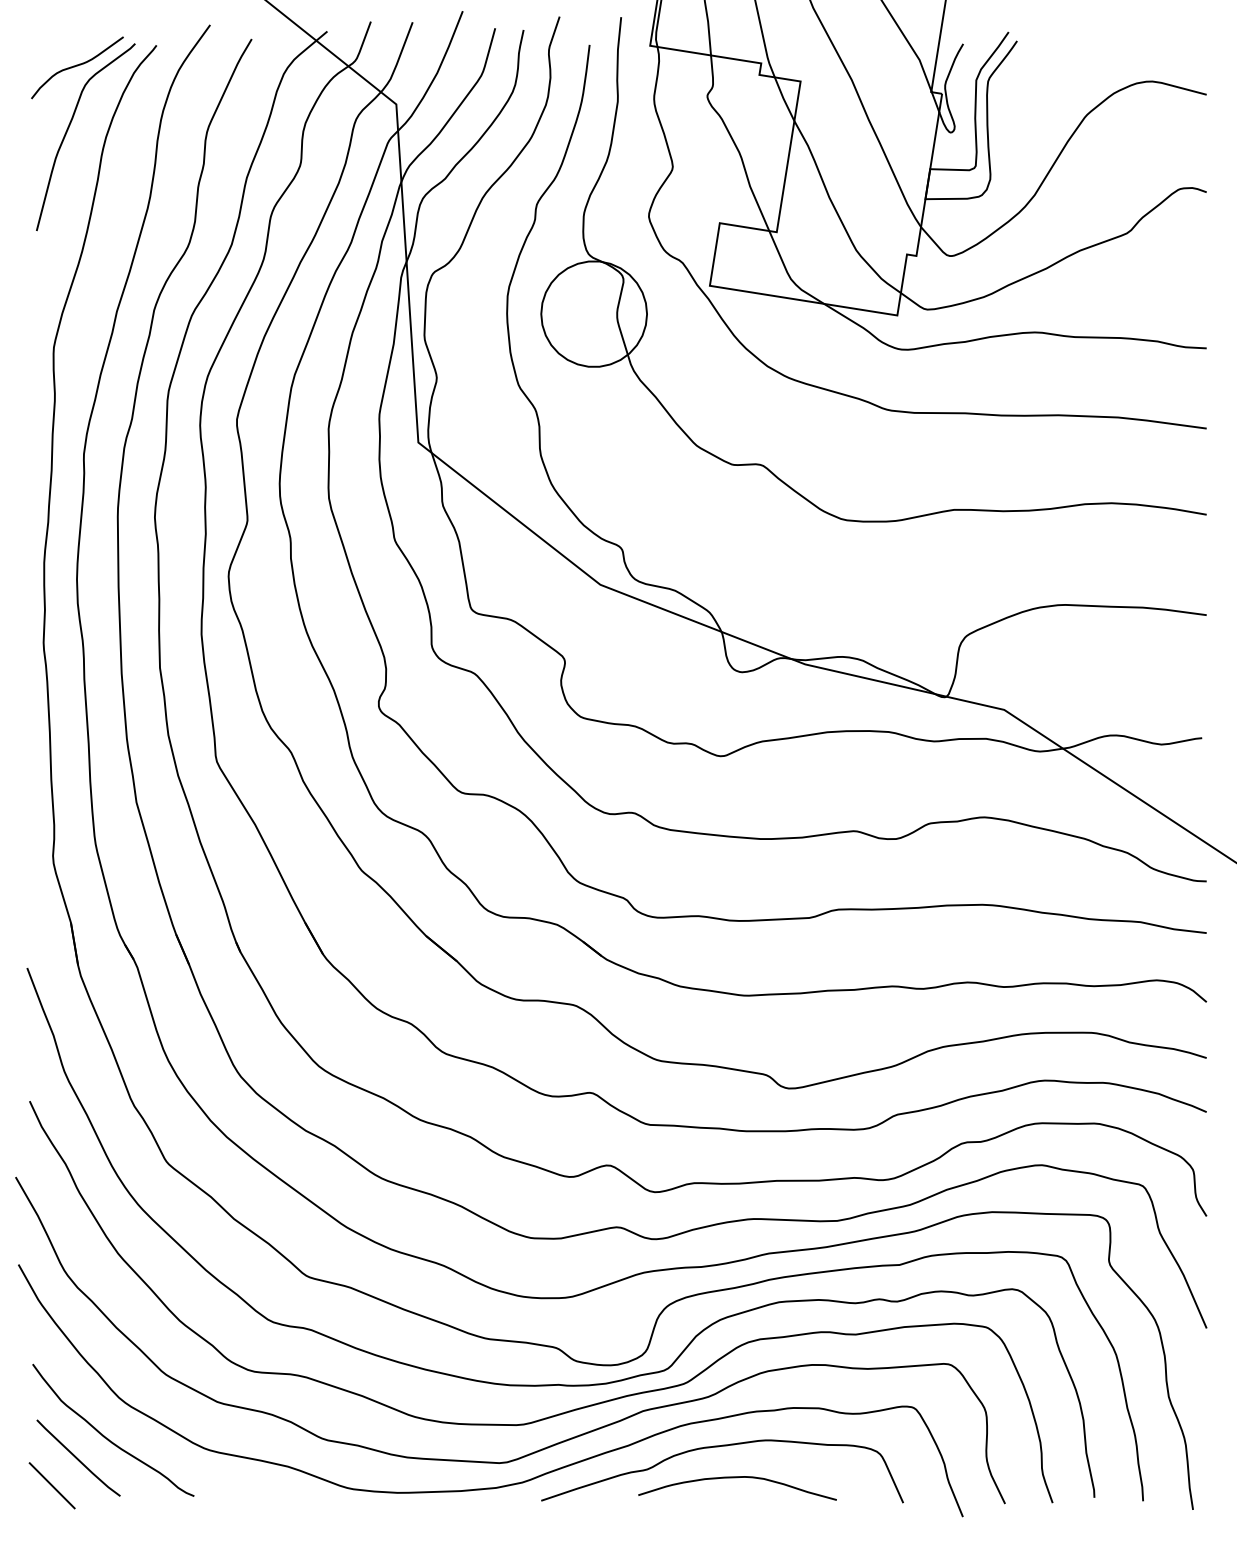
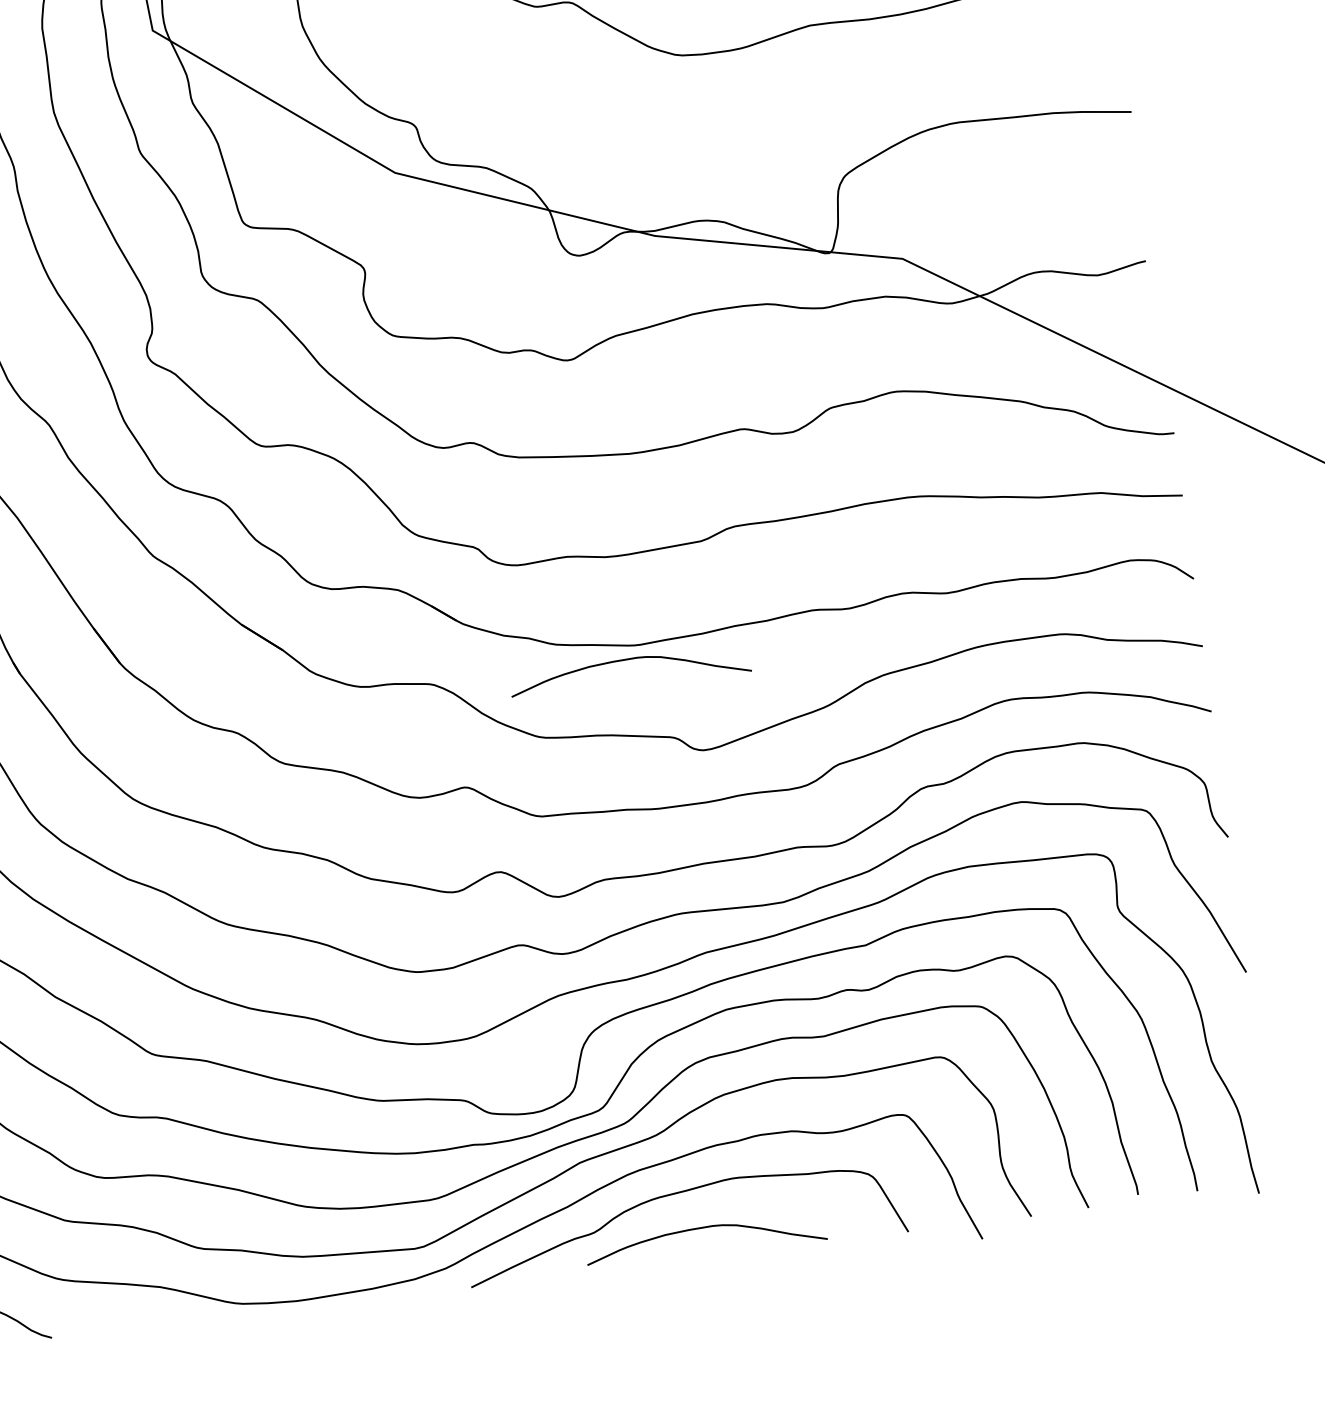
curve: (737, 1007) -> (628, 660), added

